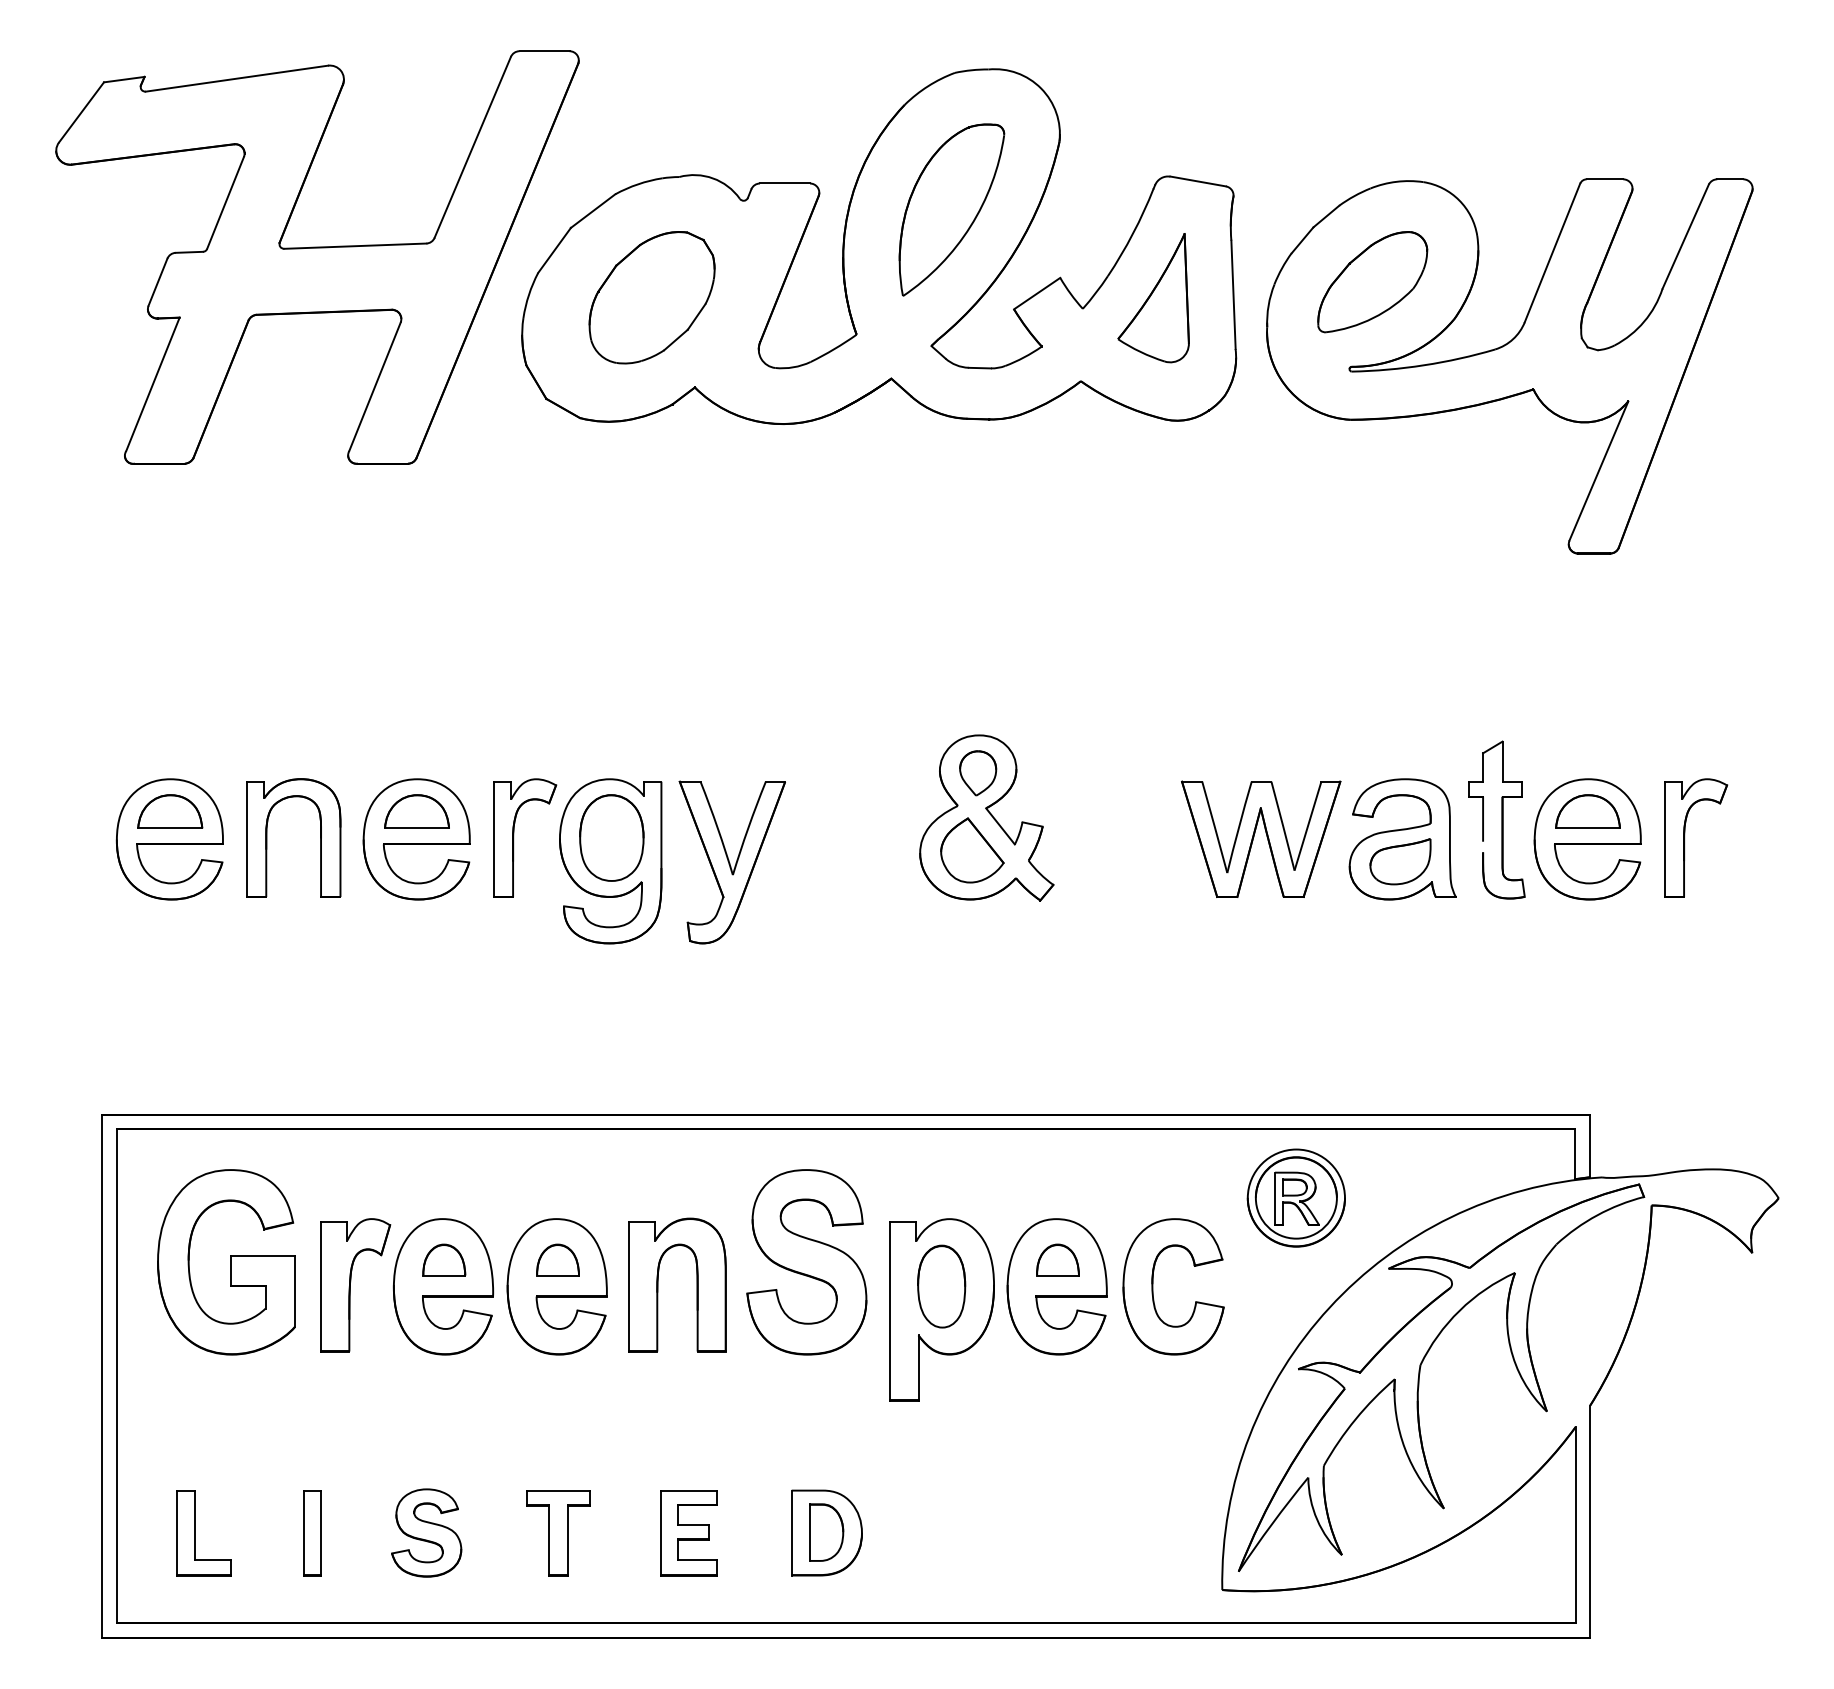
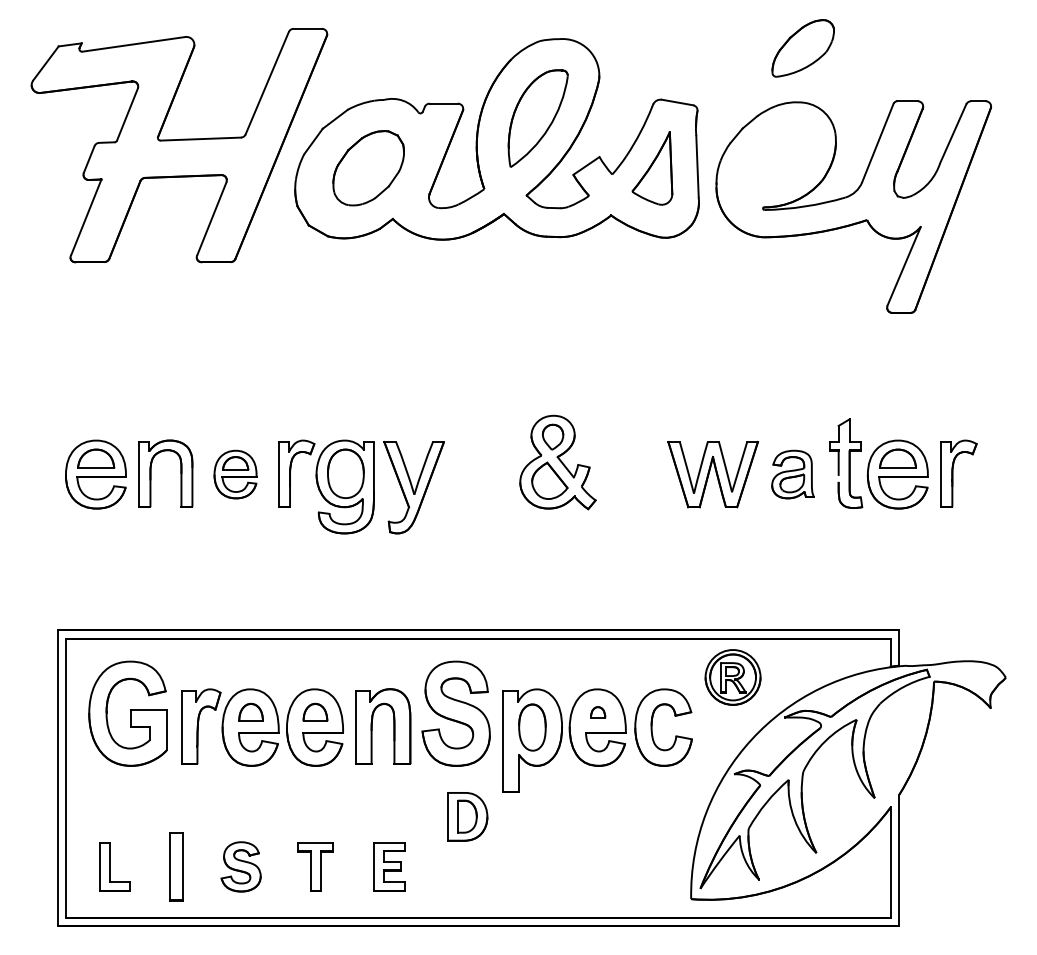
part: (1371, 282) -> (802, 48), moved
part: (416, 839) -> (235, 474), size x0.7
part: (1401, 839) -> (792, 474), size x0.7
part: (1056, 1258) -> (597, 711), size x0.6
part: (312, 1532) -> (176, 866), size x1.4
part: (826, 1532) -> (467, 816), moved

